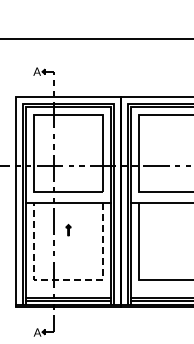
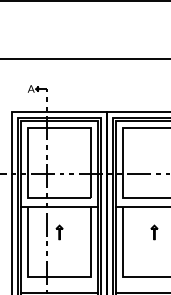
part: (68, 229) -> (59, 231), size x1.43
part: (173, 229) -> (154, 231), added
line: (68, 279) -> (59, 276), dashed -> solid

